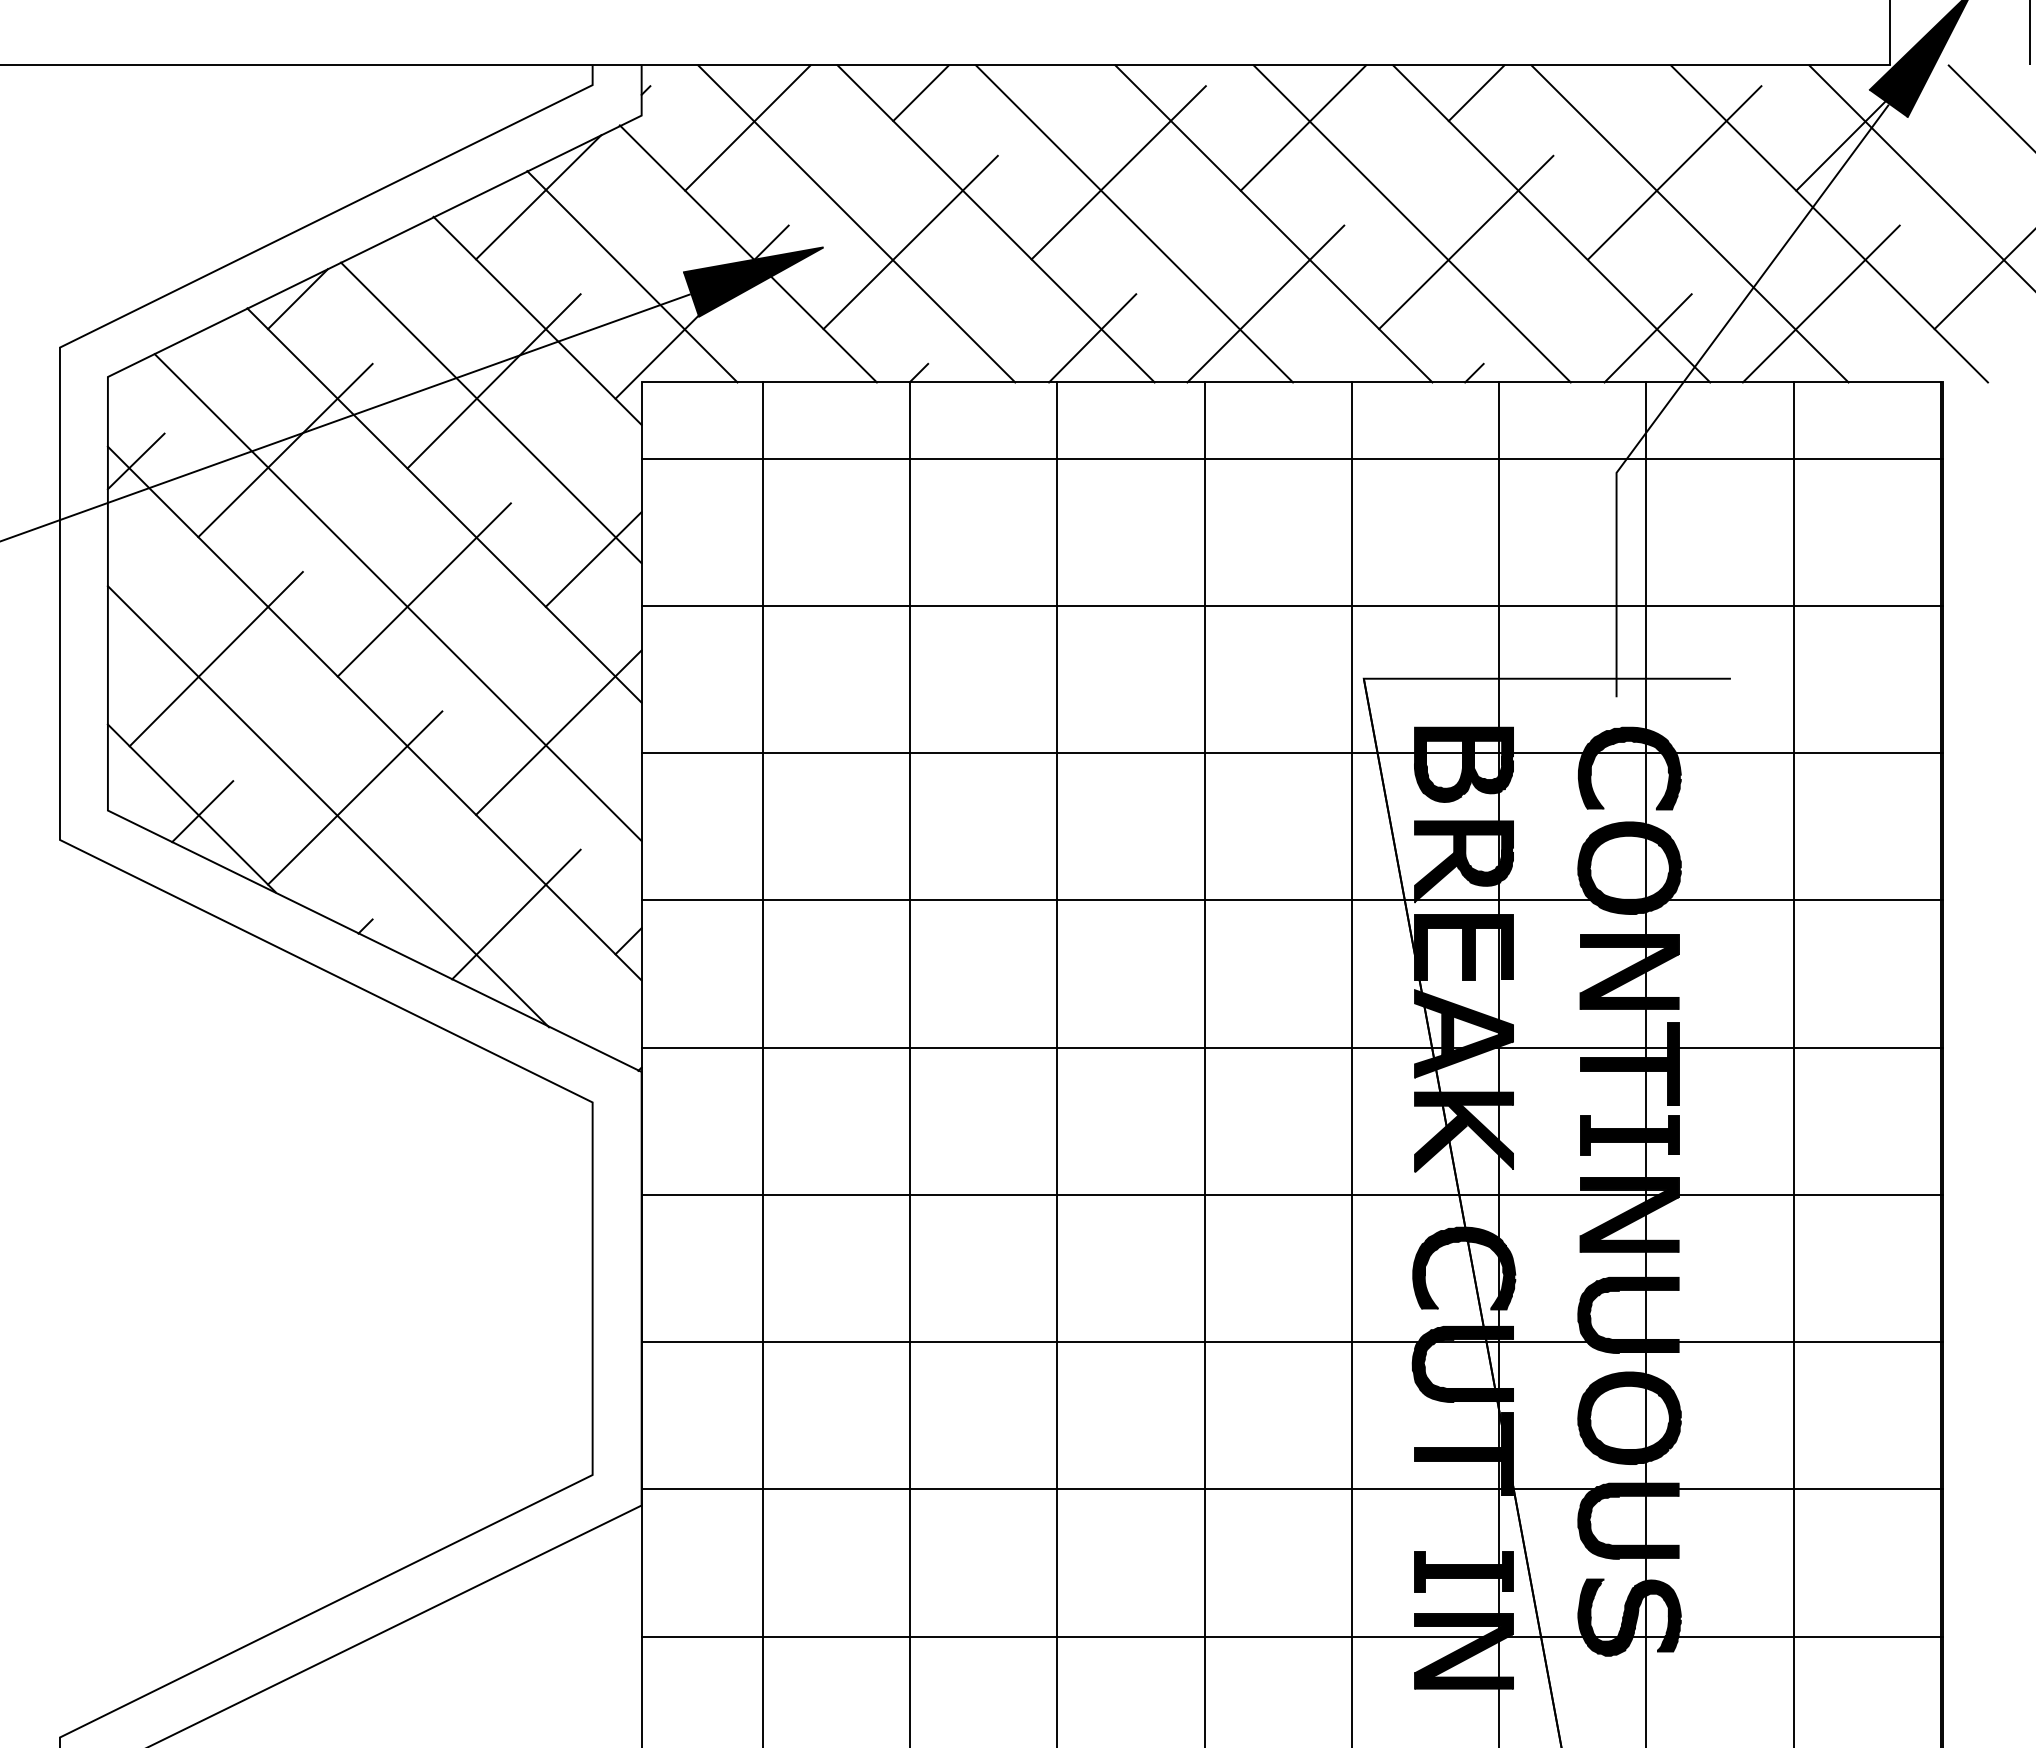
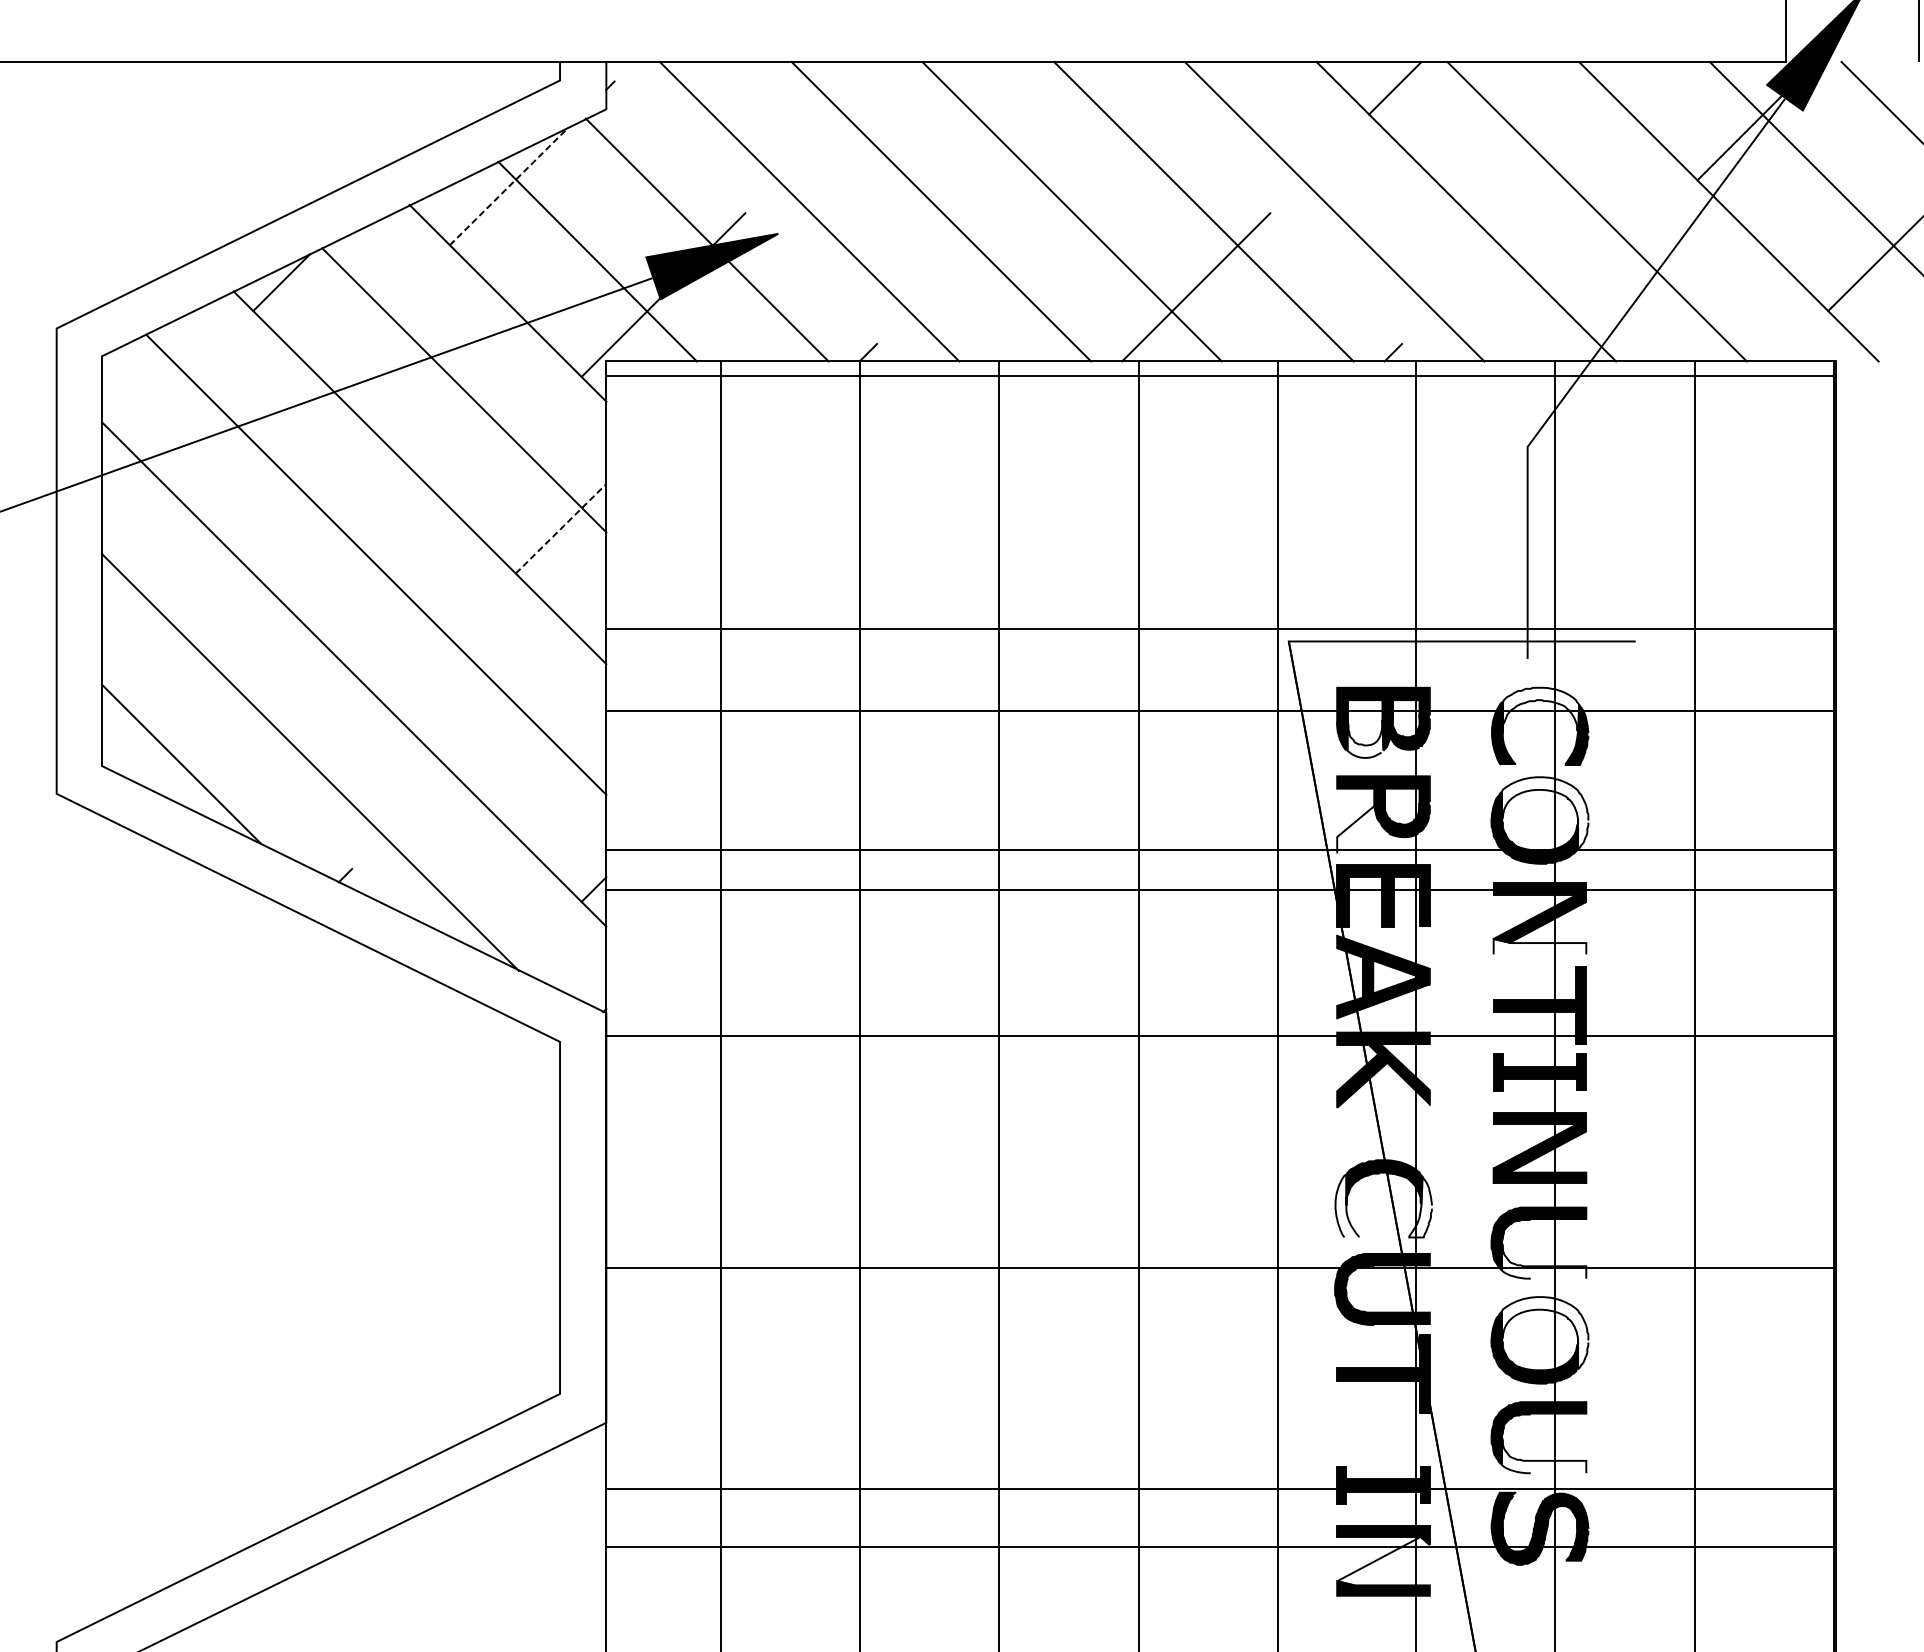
line: (920, 93) -> (869, 88), removed
line: (747, 127) -> (706, 120), removed
line: (1303, 127) -> (1231, 120), removed
line: (1118, 172) -> (1056, 163), removed
line: (1674, 172) -> (1582, 163), removed
line: (539, 196) -> (509, 185), solid -> dashed
line: (910, 242) -> (860, 229), removed
line: (1466, 242) -> (1385, 229), removed
line: (1820, 303) -> (1720, 286), removed
line: (1092, 338) -> (1032, 319), removed
line: (1647, 338) -> (1556, 319), removed
line: (493, 381) -> (466, 360), removed
line: (285, 450) -> (269, 425), removed
line: (1292, 458) -> (1221, 375), moved
line: (135, 461) -> (128, 436), removed
line: (594, 559) -> (561, 528), solid -> dashed
line: (423, 589) -> (400, 557), removed
line: (1292, 605) -> (1221, 628), moved
line: (215, 659) -> (203, 623), removed
line: (558, 732) -> (527, 692), removed
fill: (1630, 751) -> (1540, 710), removed
fill: (1444, 770) -> (1365, 728), removed
line: (355, 797) -> (335, 753), removed
line: (202, 811) -> (191, 766), removed
fill: (1634, 860) -> (1544, 813), removed
fill: (1436, 878) -> (1357, 830), removed
line: (516, 914) -> (488, 864), removed
fill: (1629, 1001) -> (1539, 946), removed
line: (1292, 1048) -> (1221, 890), moved
line: (1292, 1195) -> (1221, 1036), moved
fill: (1425, 1275) -> (1347, 1205), removed
fill: (1503, 1277) -> (1420, 1207), removed
fill: (1633, 1333) -> (1543, 1260), removed
fill: (1634, 1410) -> (1544, 1332), removed
line: (1292, 1489) -> (1221, 1488), moved
fill: (1633, 1539) -> (1543, 1454), removed
fill: (1464, 1651) -> (1383, 1560), removed

